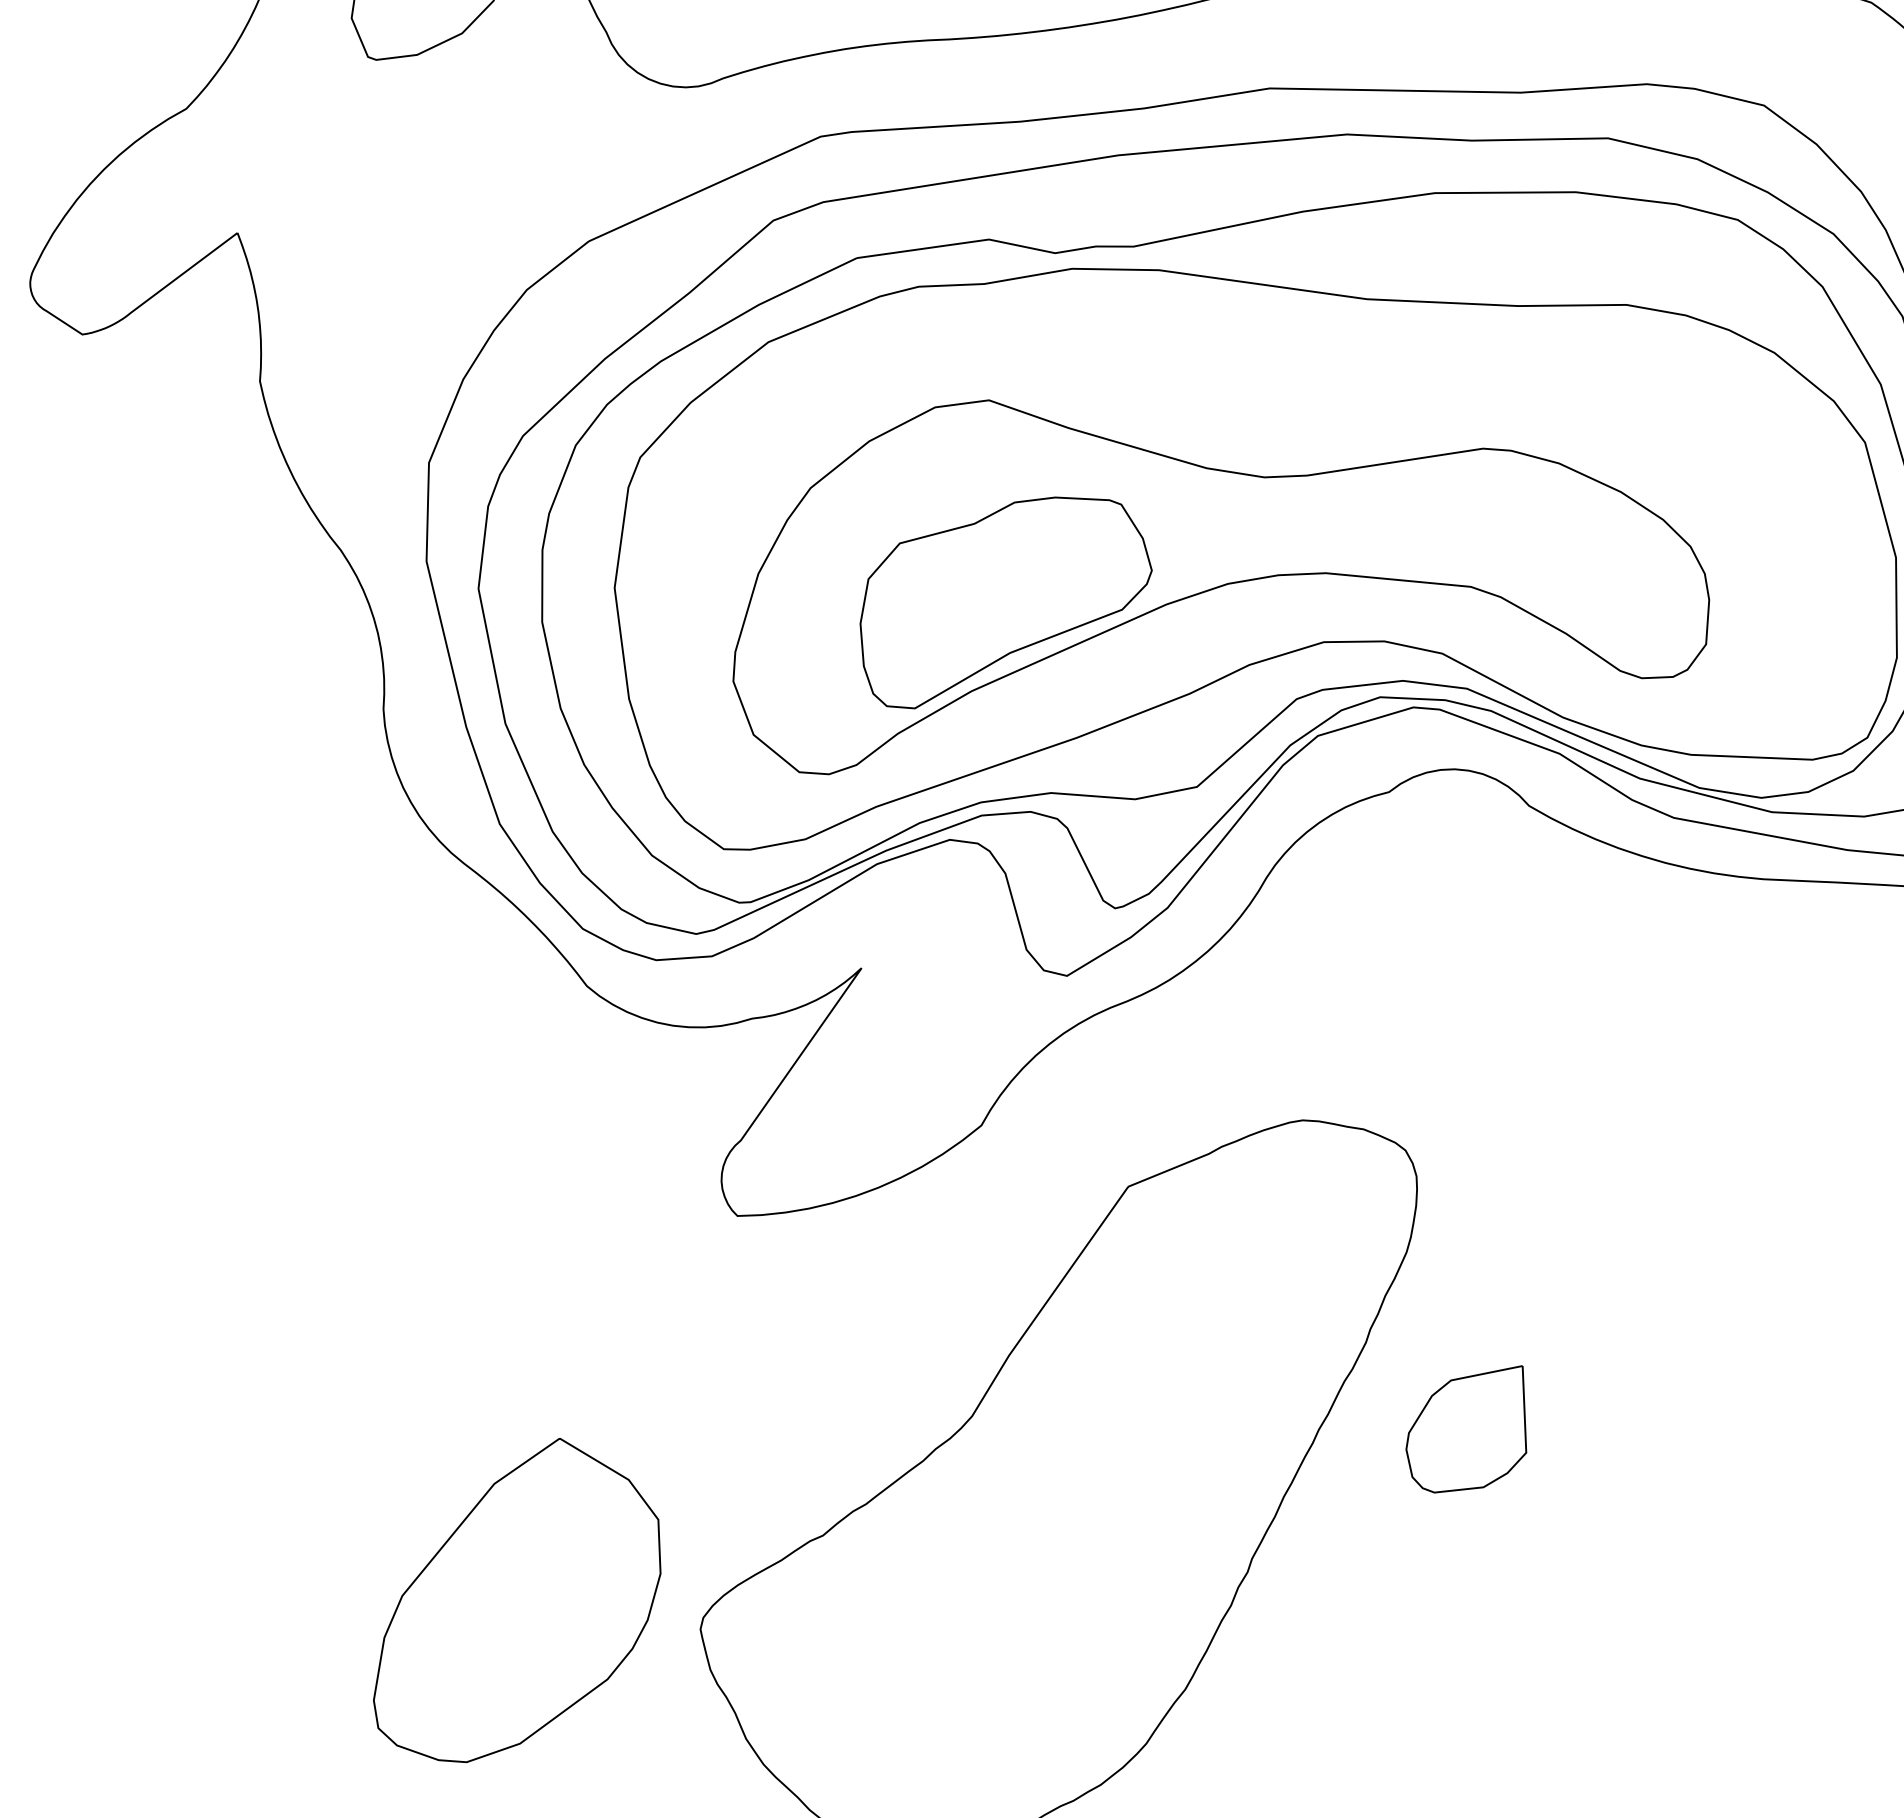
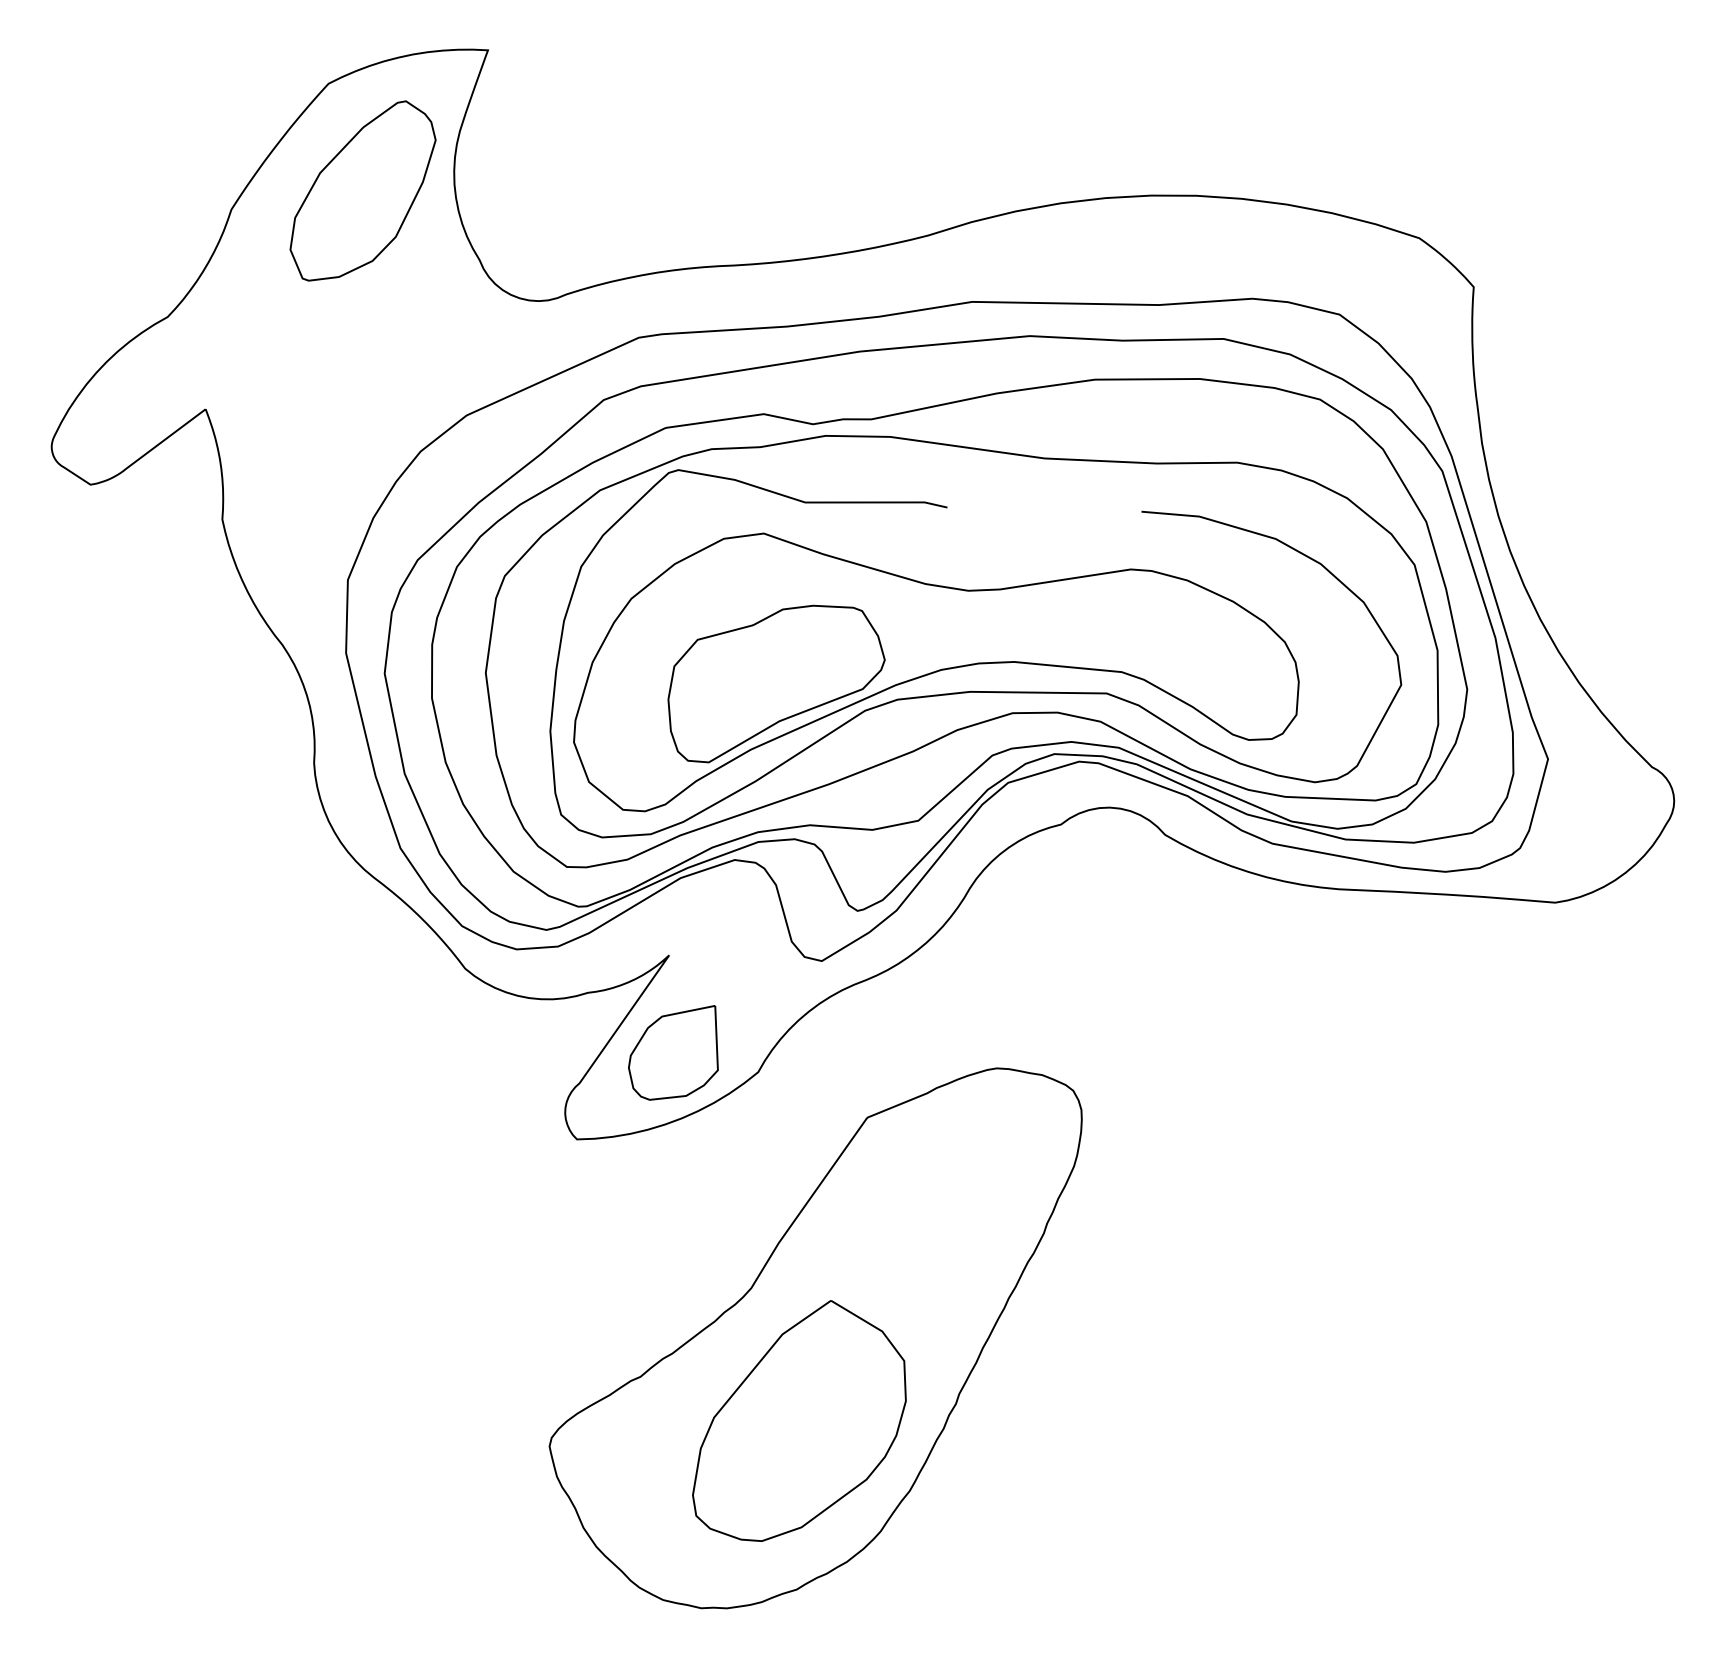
curve: (1273, 612) -> (975, 691), added
part: (1466, 1428) -> (673, 1052), moved
part: (517, 1599) -> (799, 1420), moved

